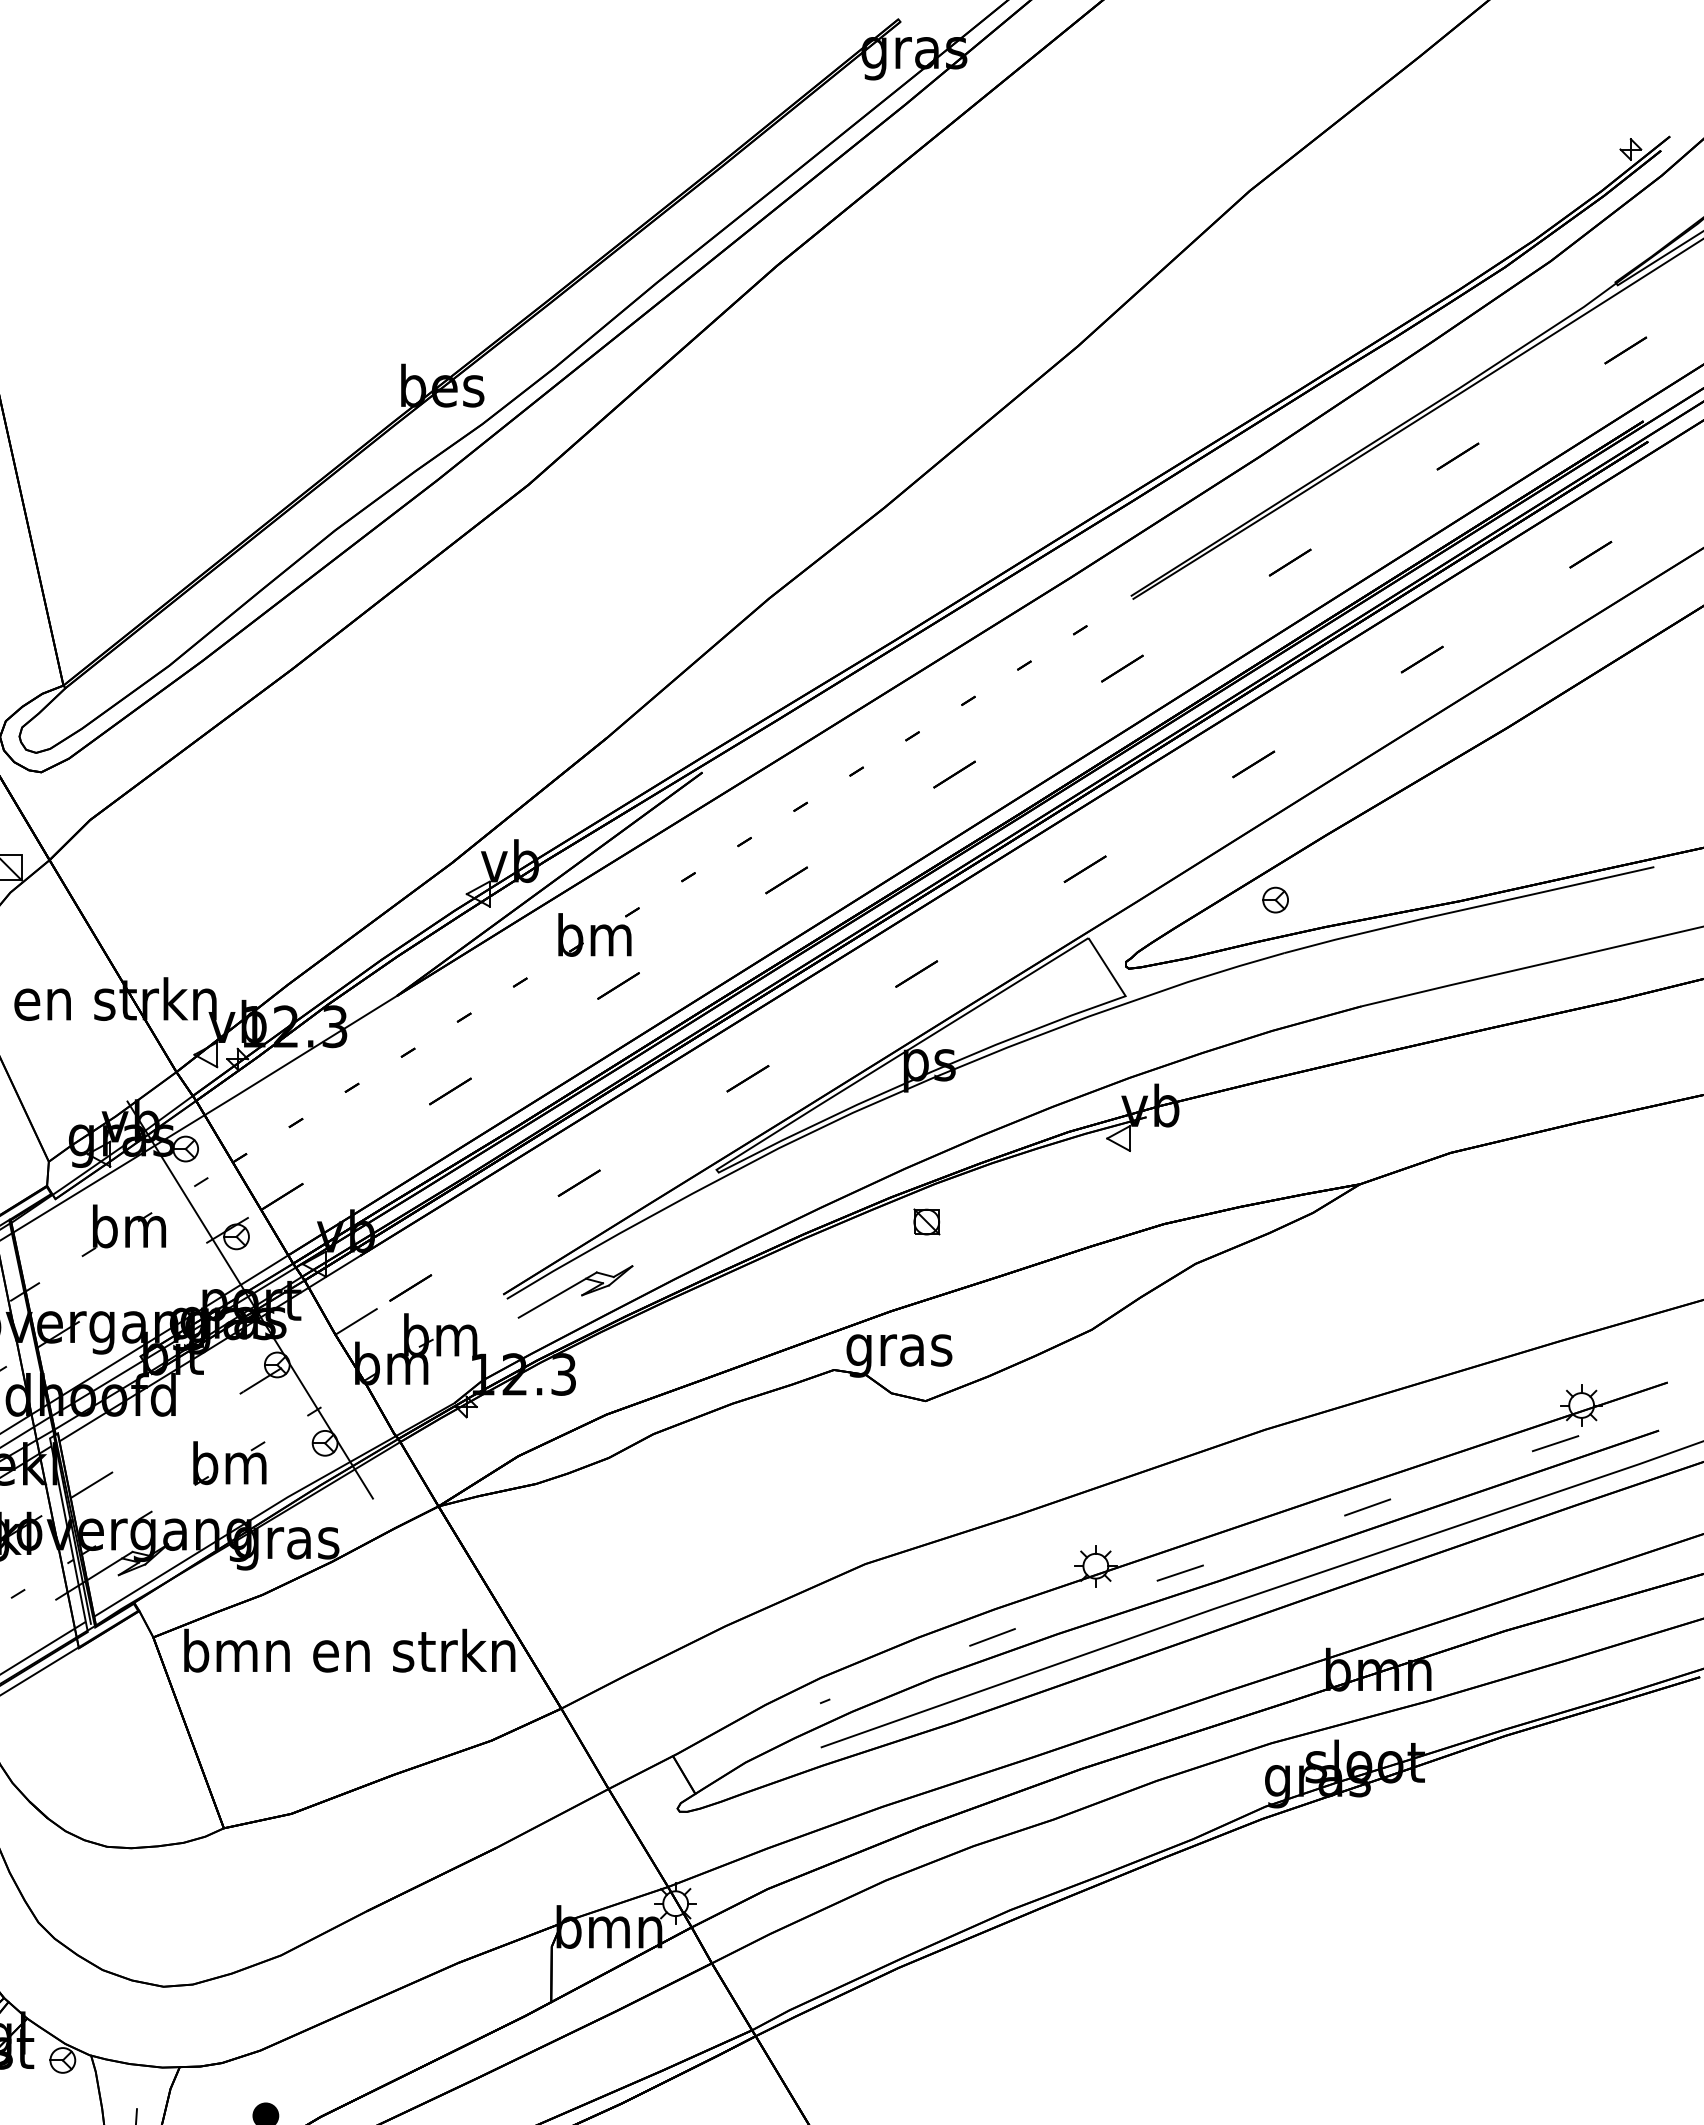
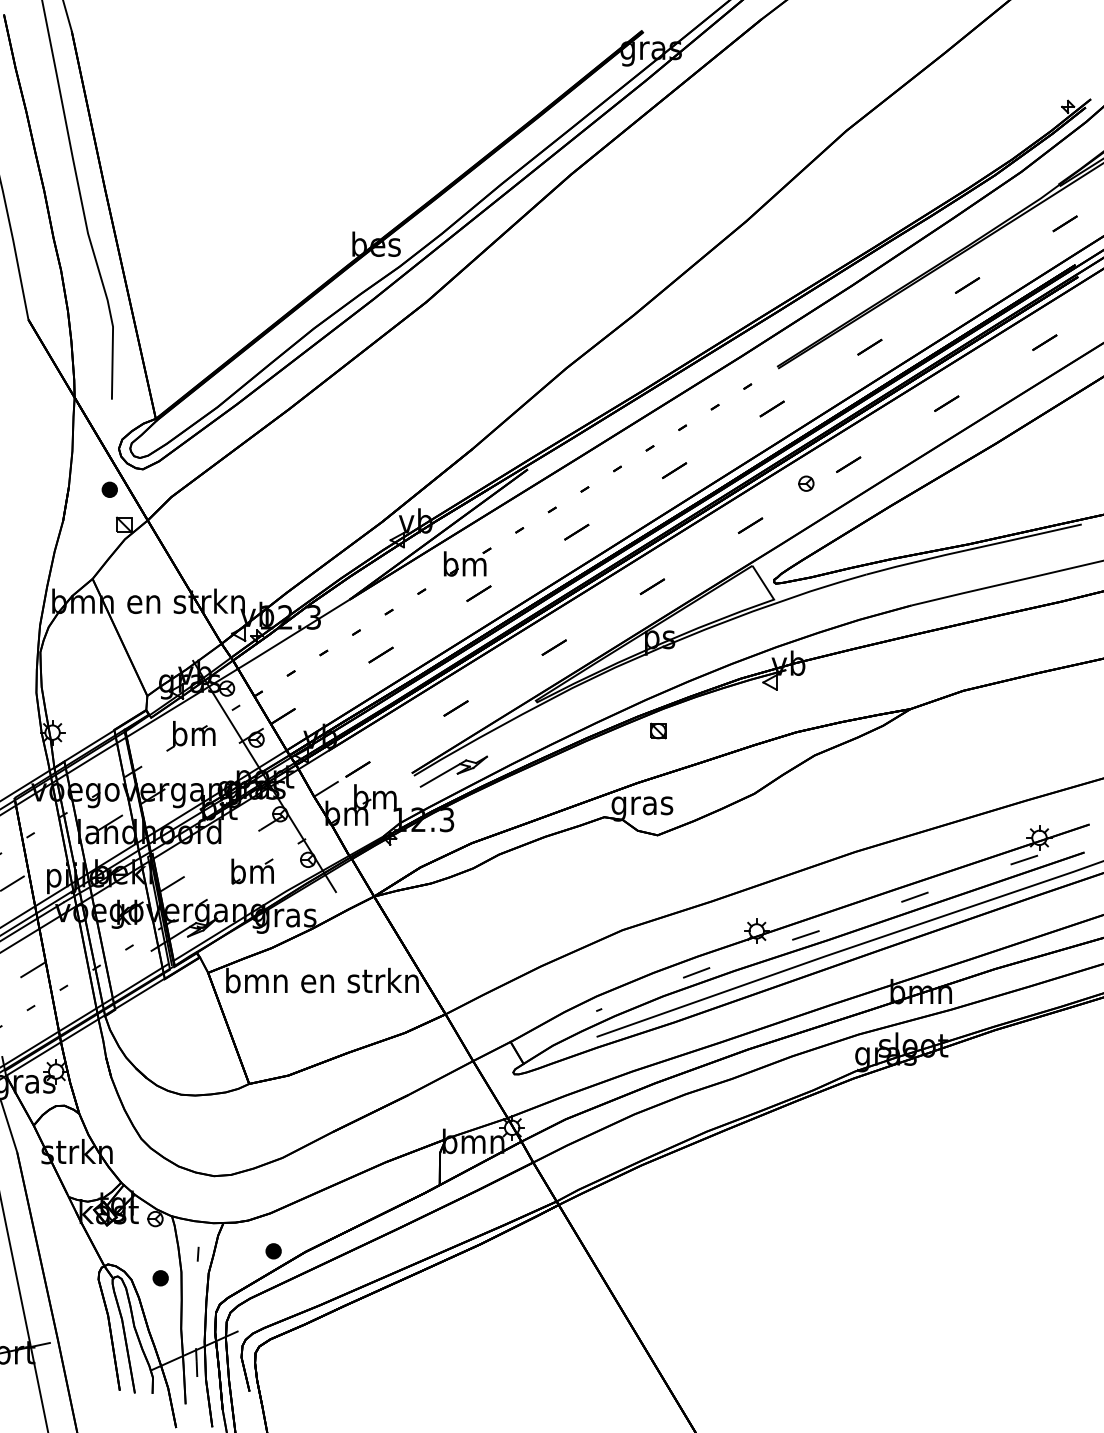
part: (1275, 899) -> (806, 483), moved

